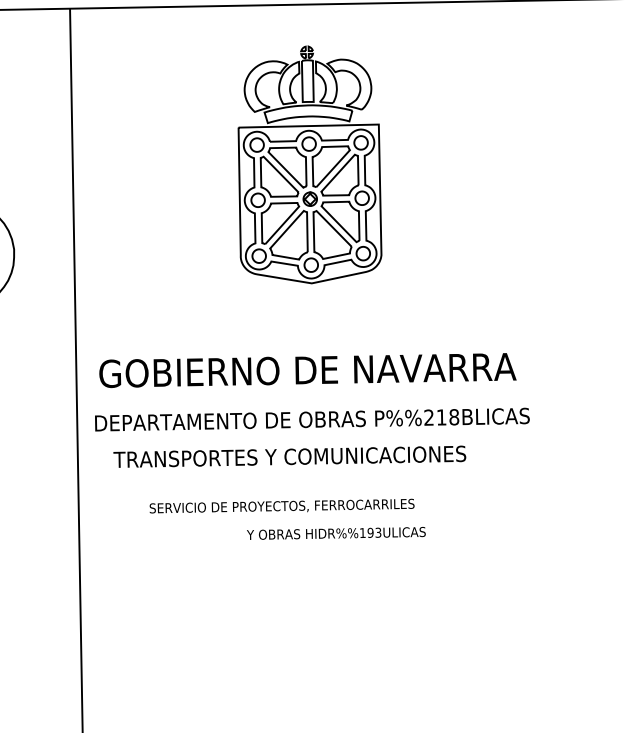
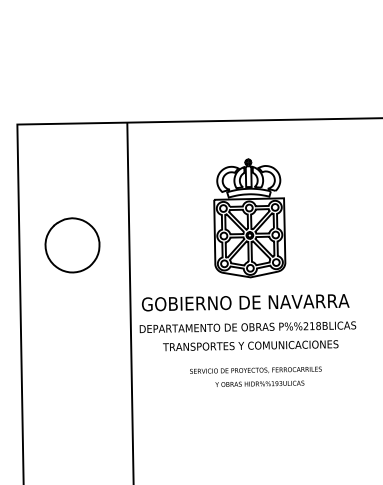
part: (309, 165) -> (249, 218), moved
text: (289, 456) -> (250, 345), moved
text: (281, 504) -> (255, 369), moved

